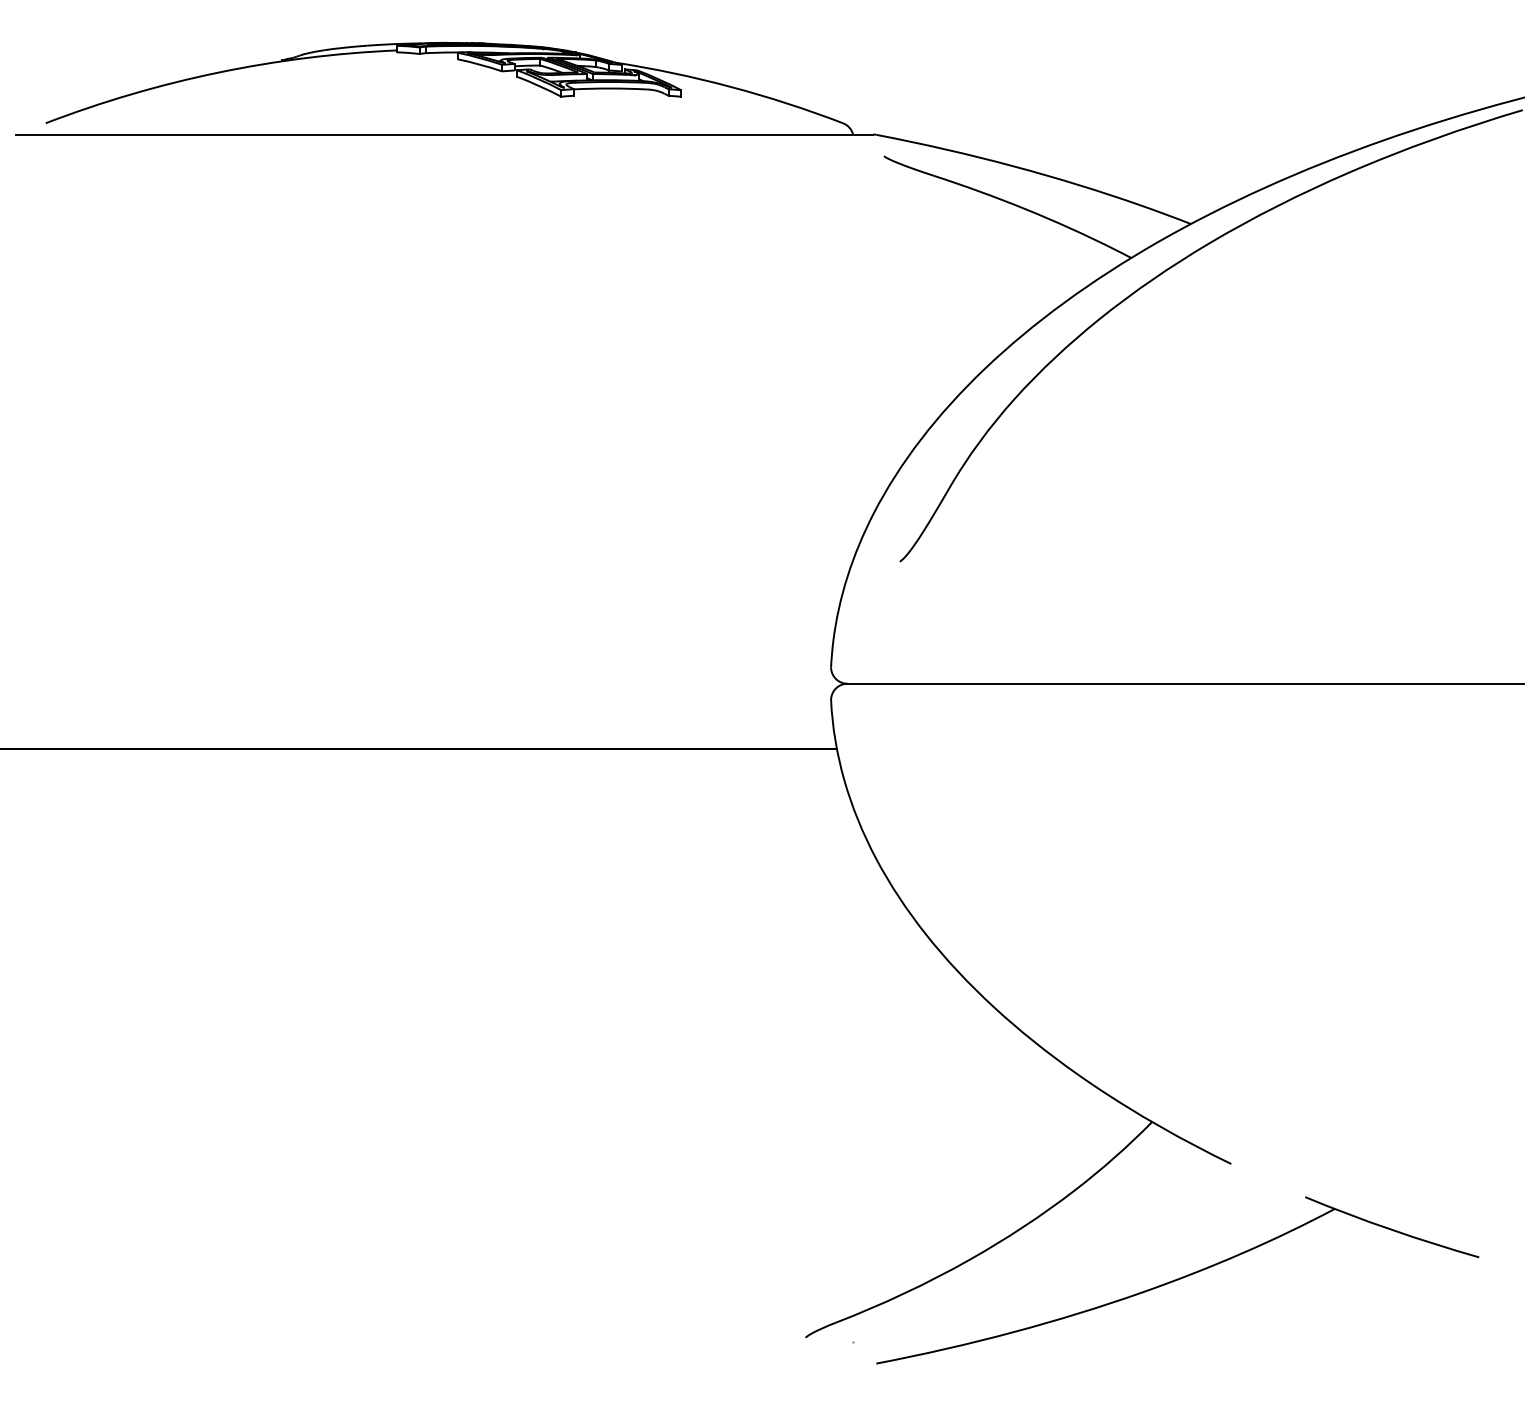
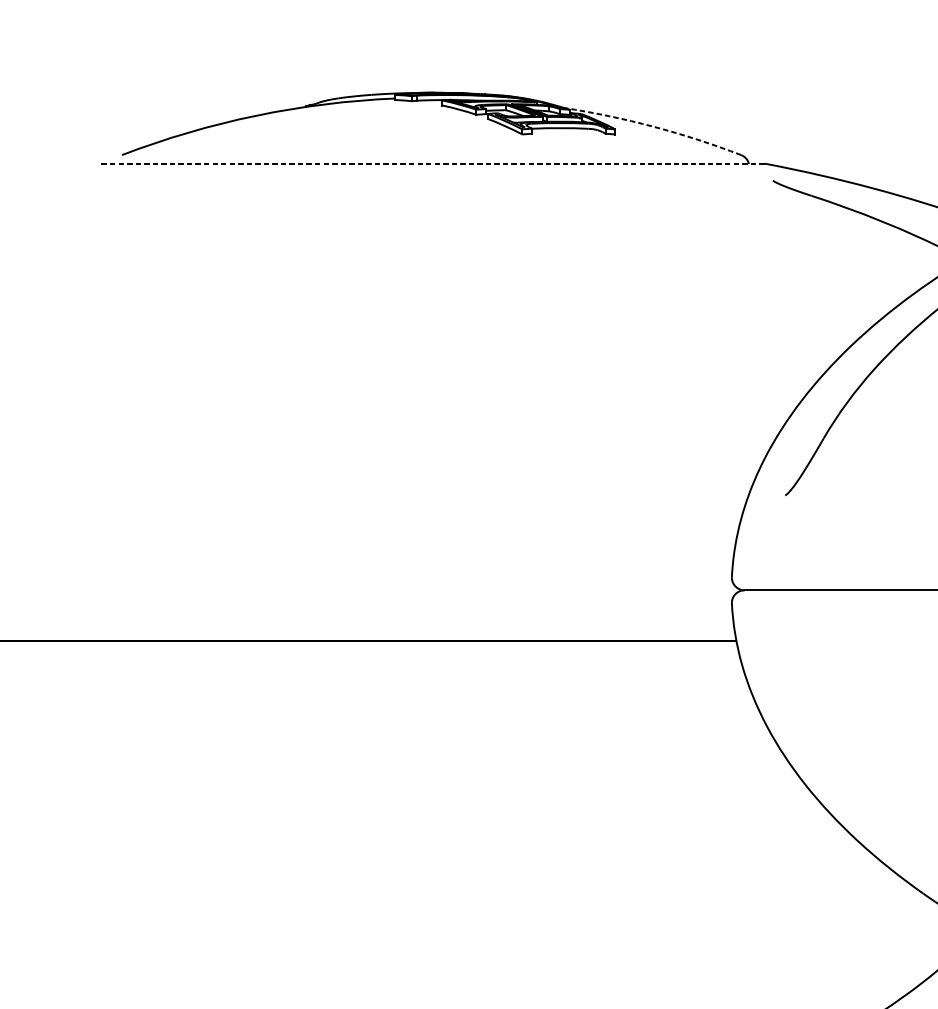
arc: (730, 86) -> (653, 126), solid -> dashed
line: (444, 134) -> (431, 163), solid -> dashed

